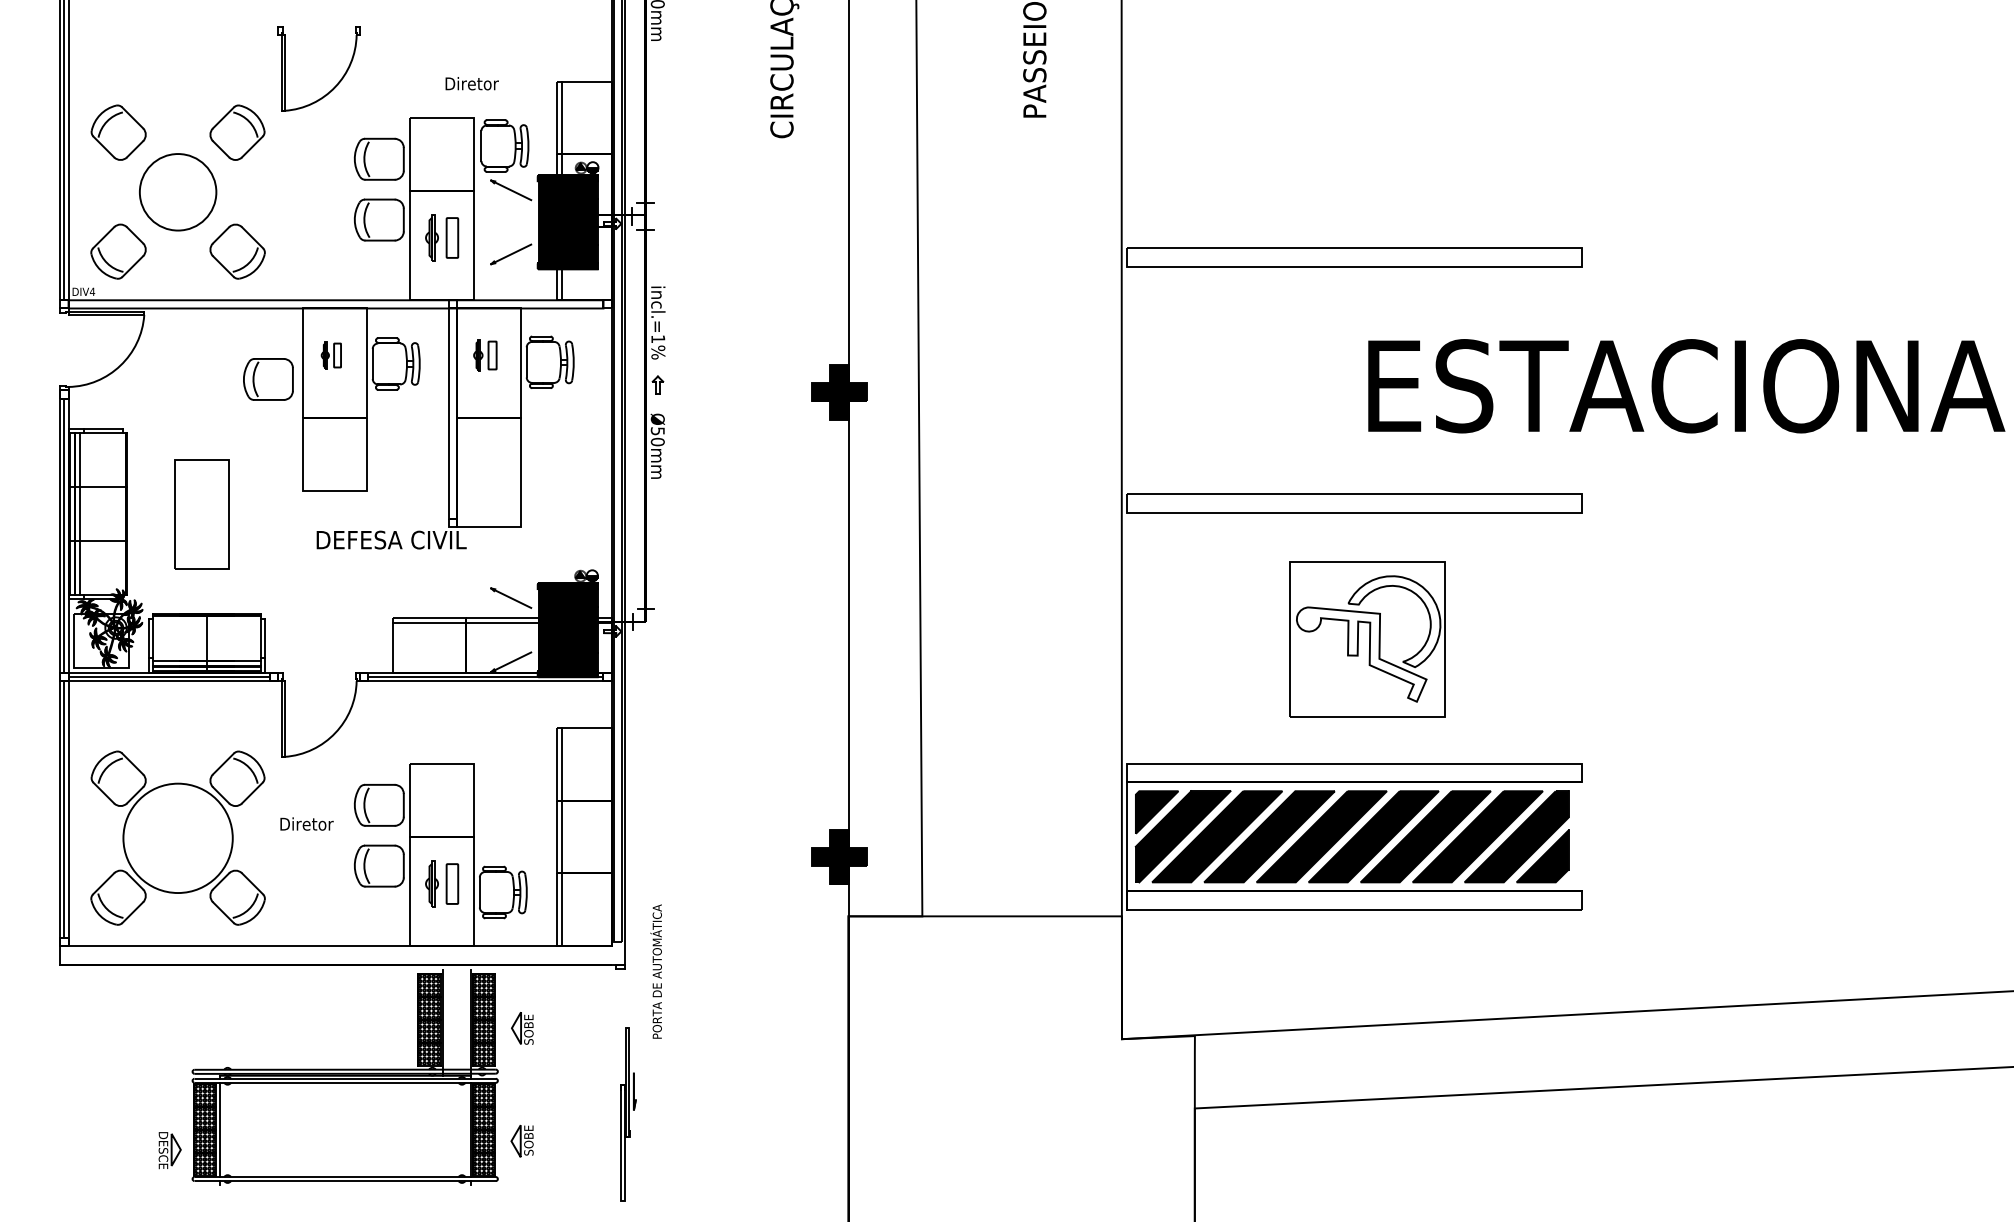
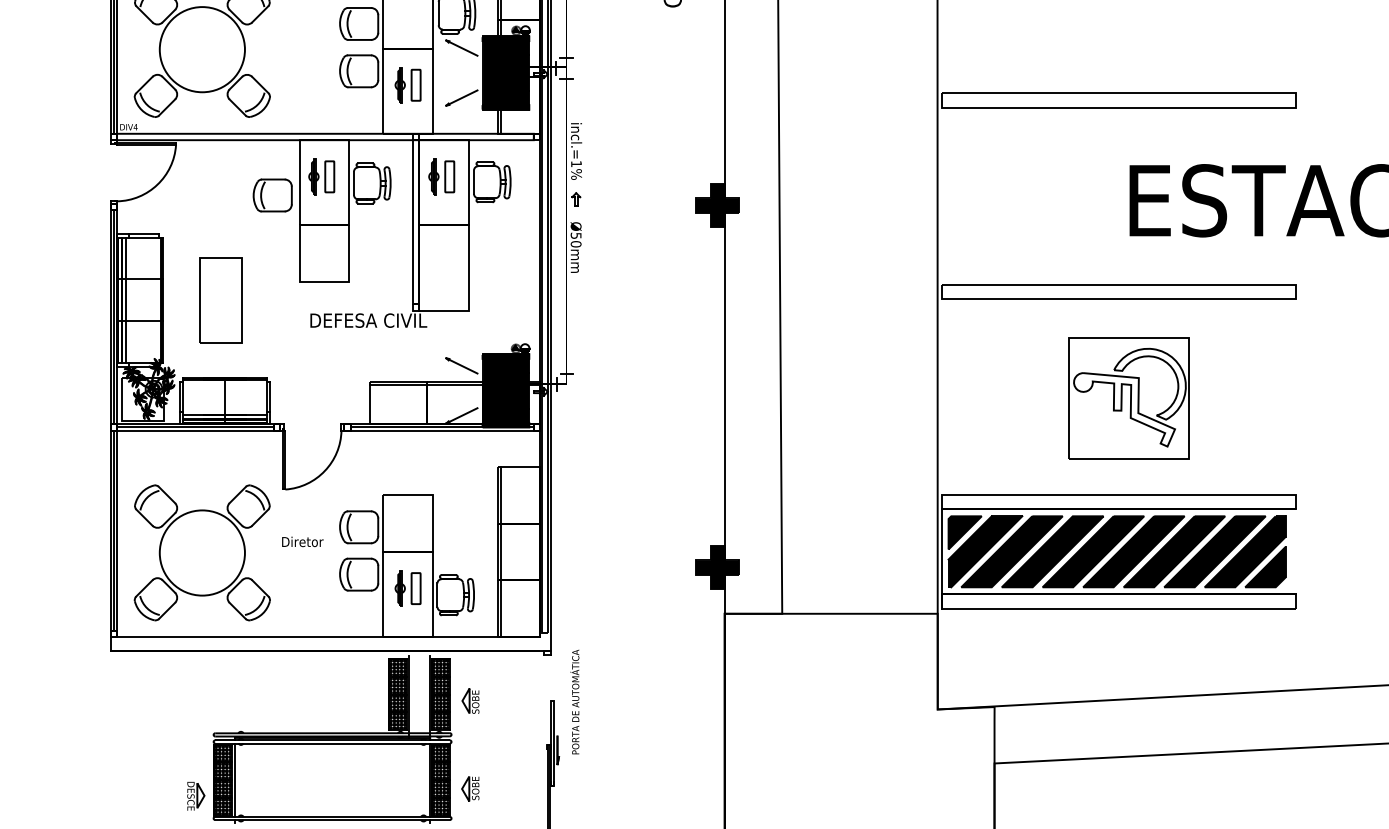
circle: (177, 191) -> (201, 49), size x1.43
part: (331, 355) -> (321, 176), size x1.67
part: (485, 355) -> (441, 176), size x1.43
text: (655, 971) -> (574, 701), moved

